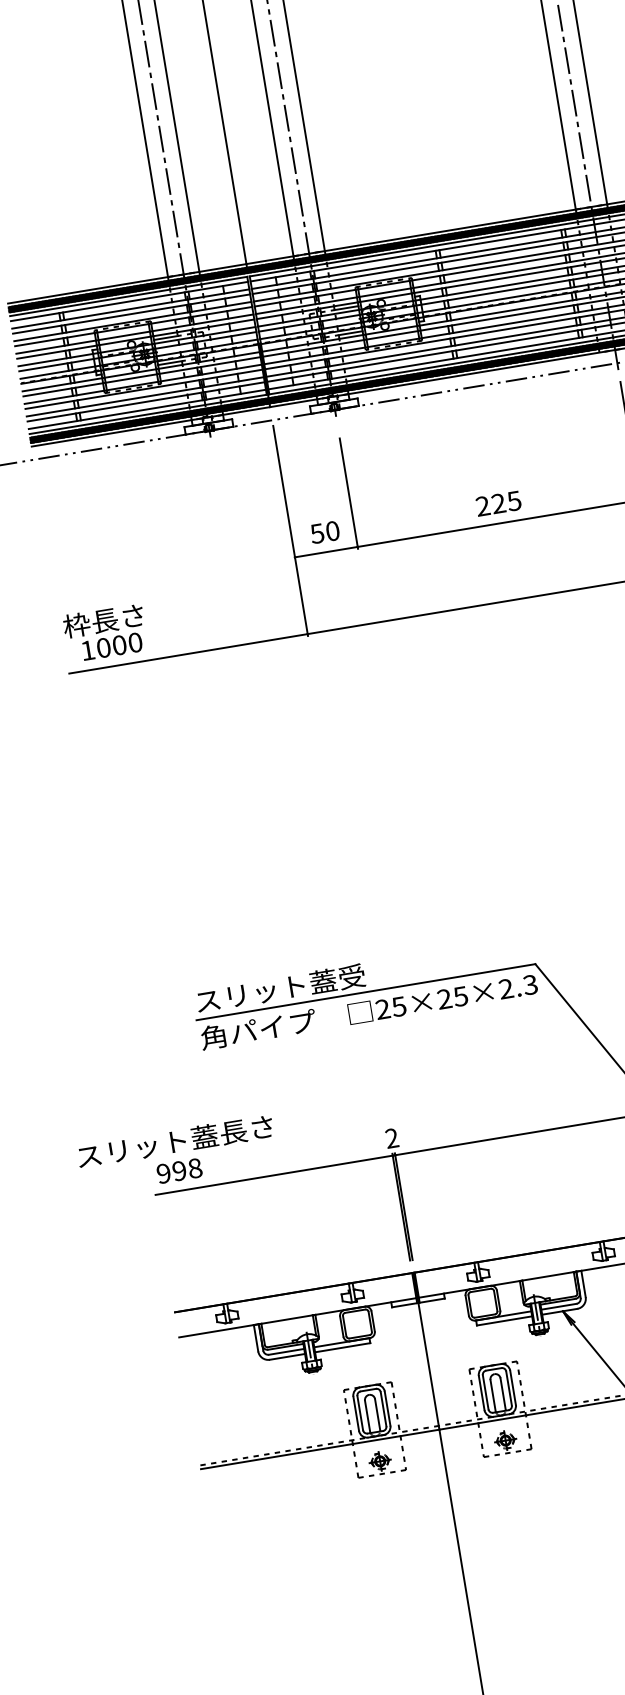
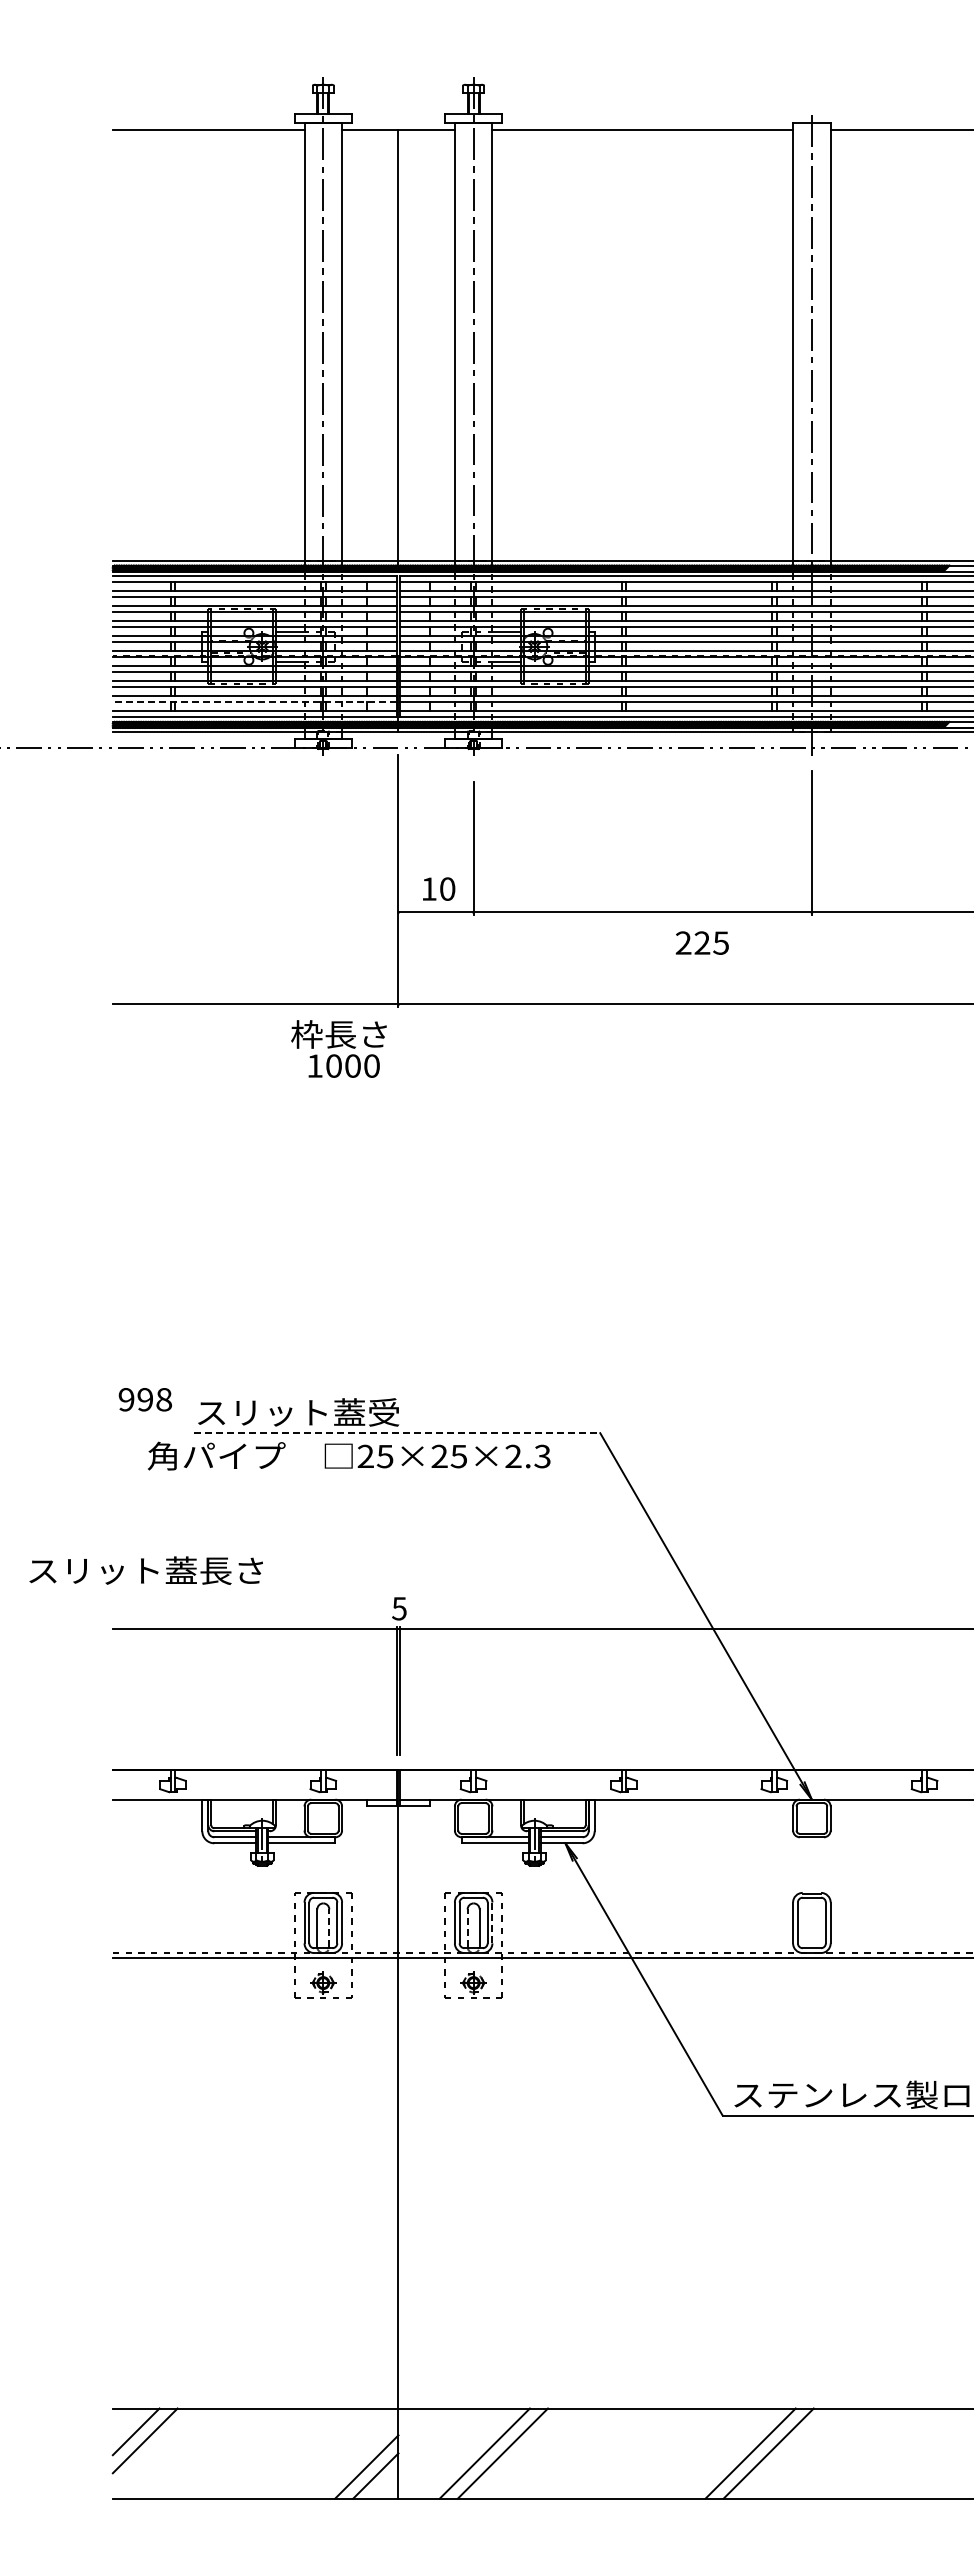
line: (145, 402) -> (254, 702), solid -> dashed
text: (497, 503) -> (701, 942), moved
text: (316, 533) -> (428, 888), 50 -> 10
text: (105, 632) -> (338, 1048), moved
line: (366, 992) -> (397, 1433), solid -> dashed
text: (369, 1010) -> (349, 1455), moved
text: (392, 1138) -> (399, 1608), 2 -> 5
text: (178, 1170) -> (144, 1399), moved
line: (513, 1387) -> (492, 1922), solid -> dashed
line: (493, 1395) -> (467, 1928), solid -> dashed
line: (377, 1414) -> (329, 1928), solid -> dashed

